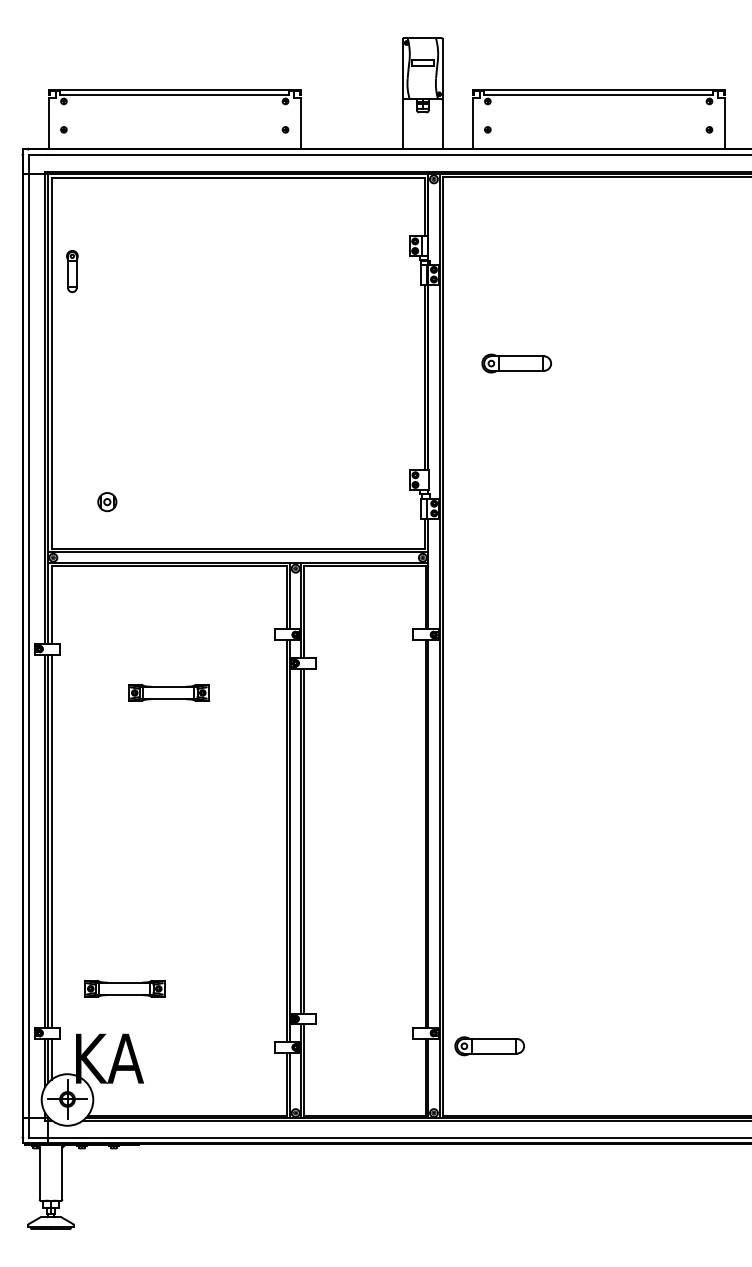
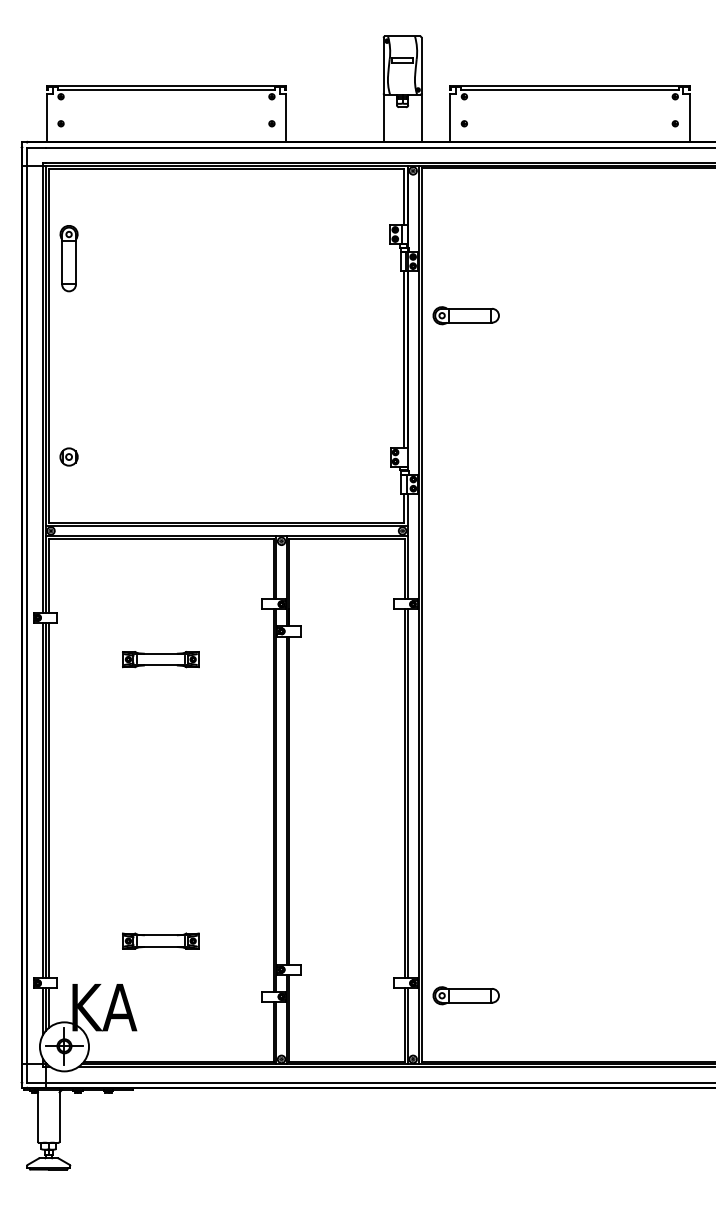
part: (72, 271) -> (69, 258), size x1.67
part: (516, 363) -> (465, 315), moved
part: (107, 502) -> (69, 457), moved
part: (124, 988) -> (160, 940), moved

